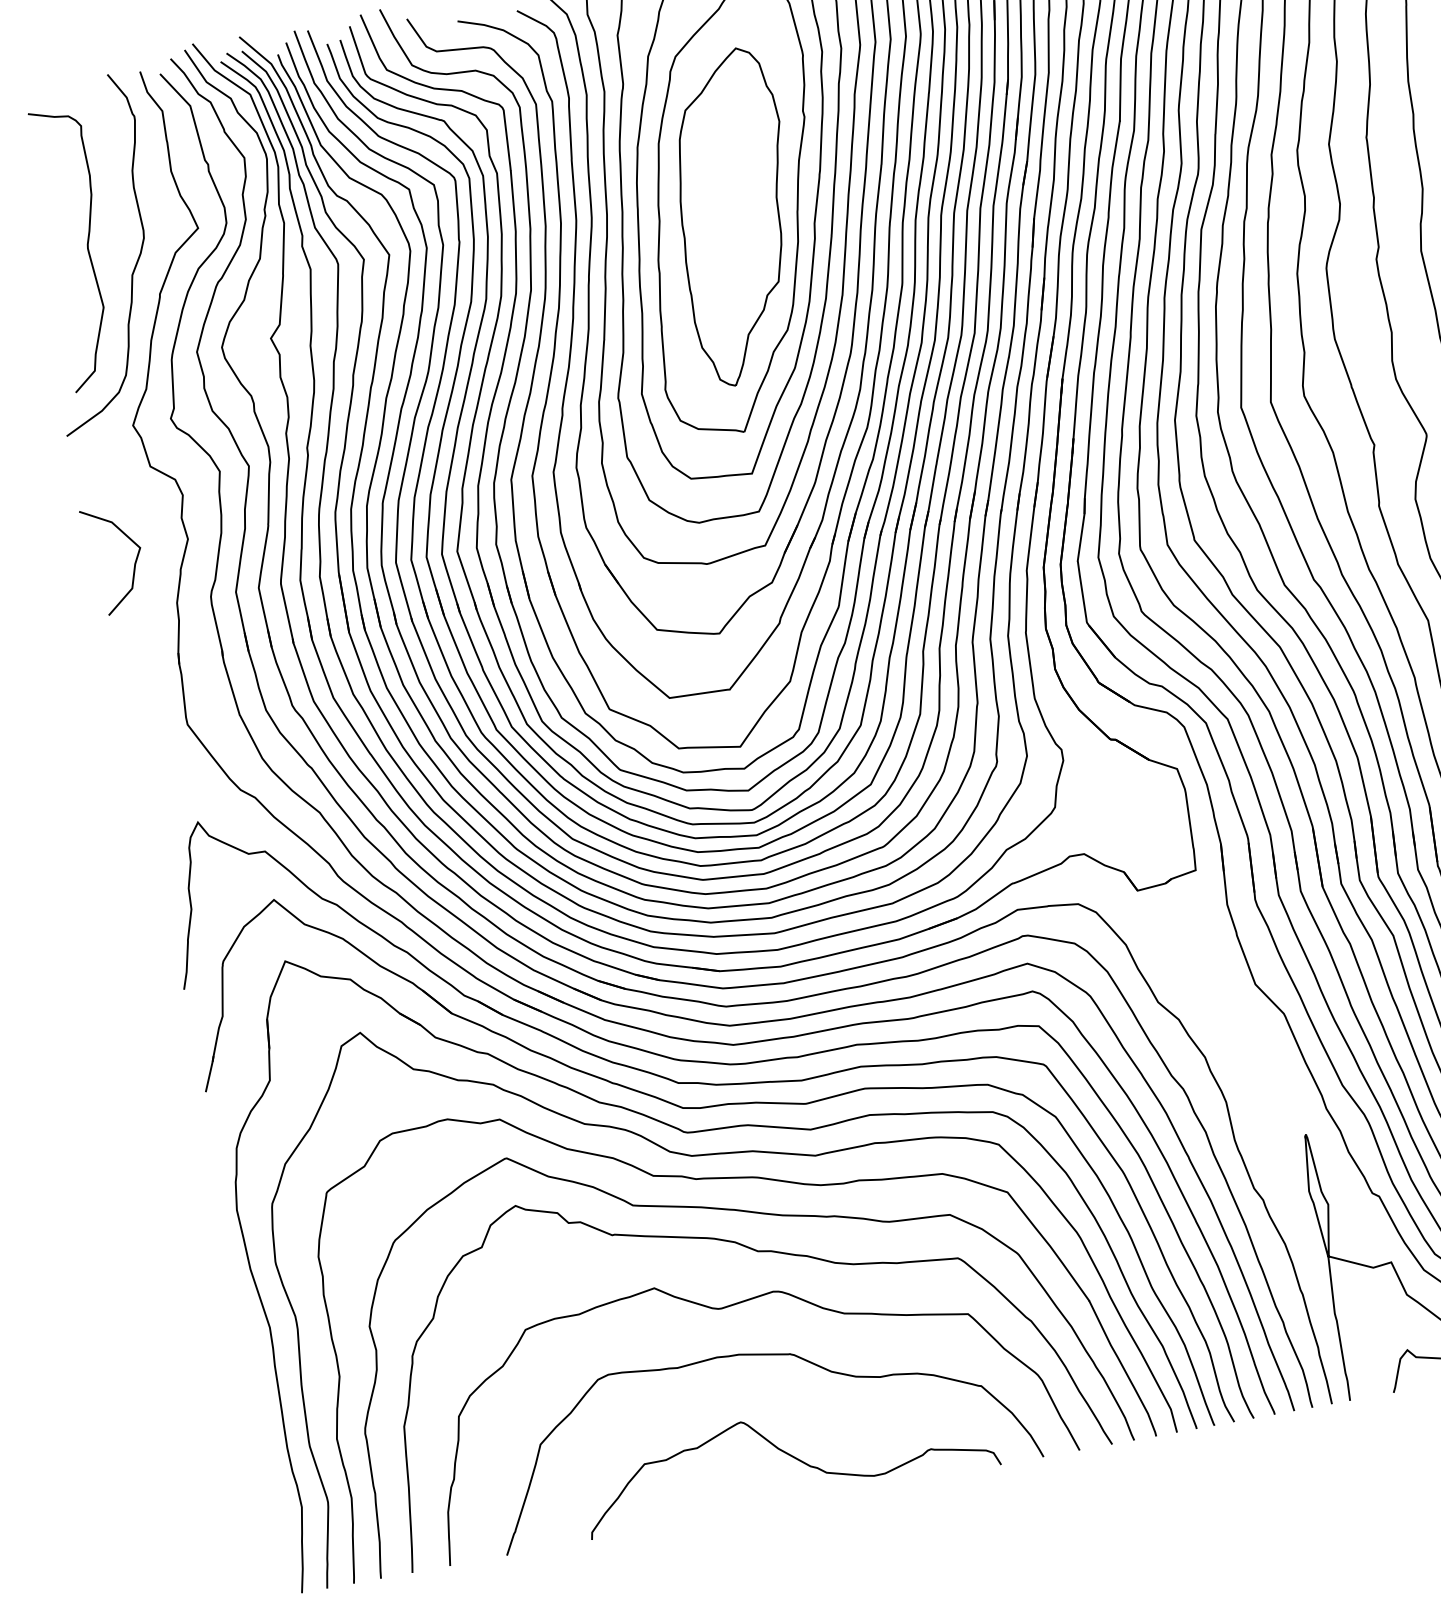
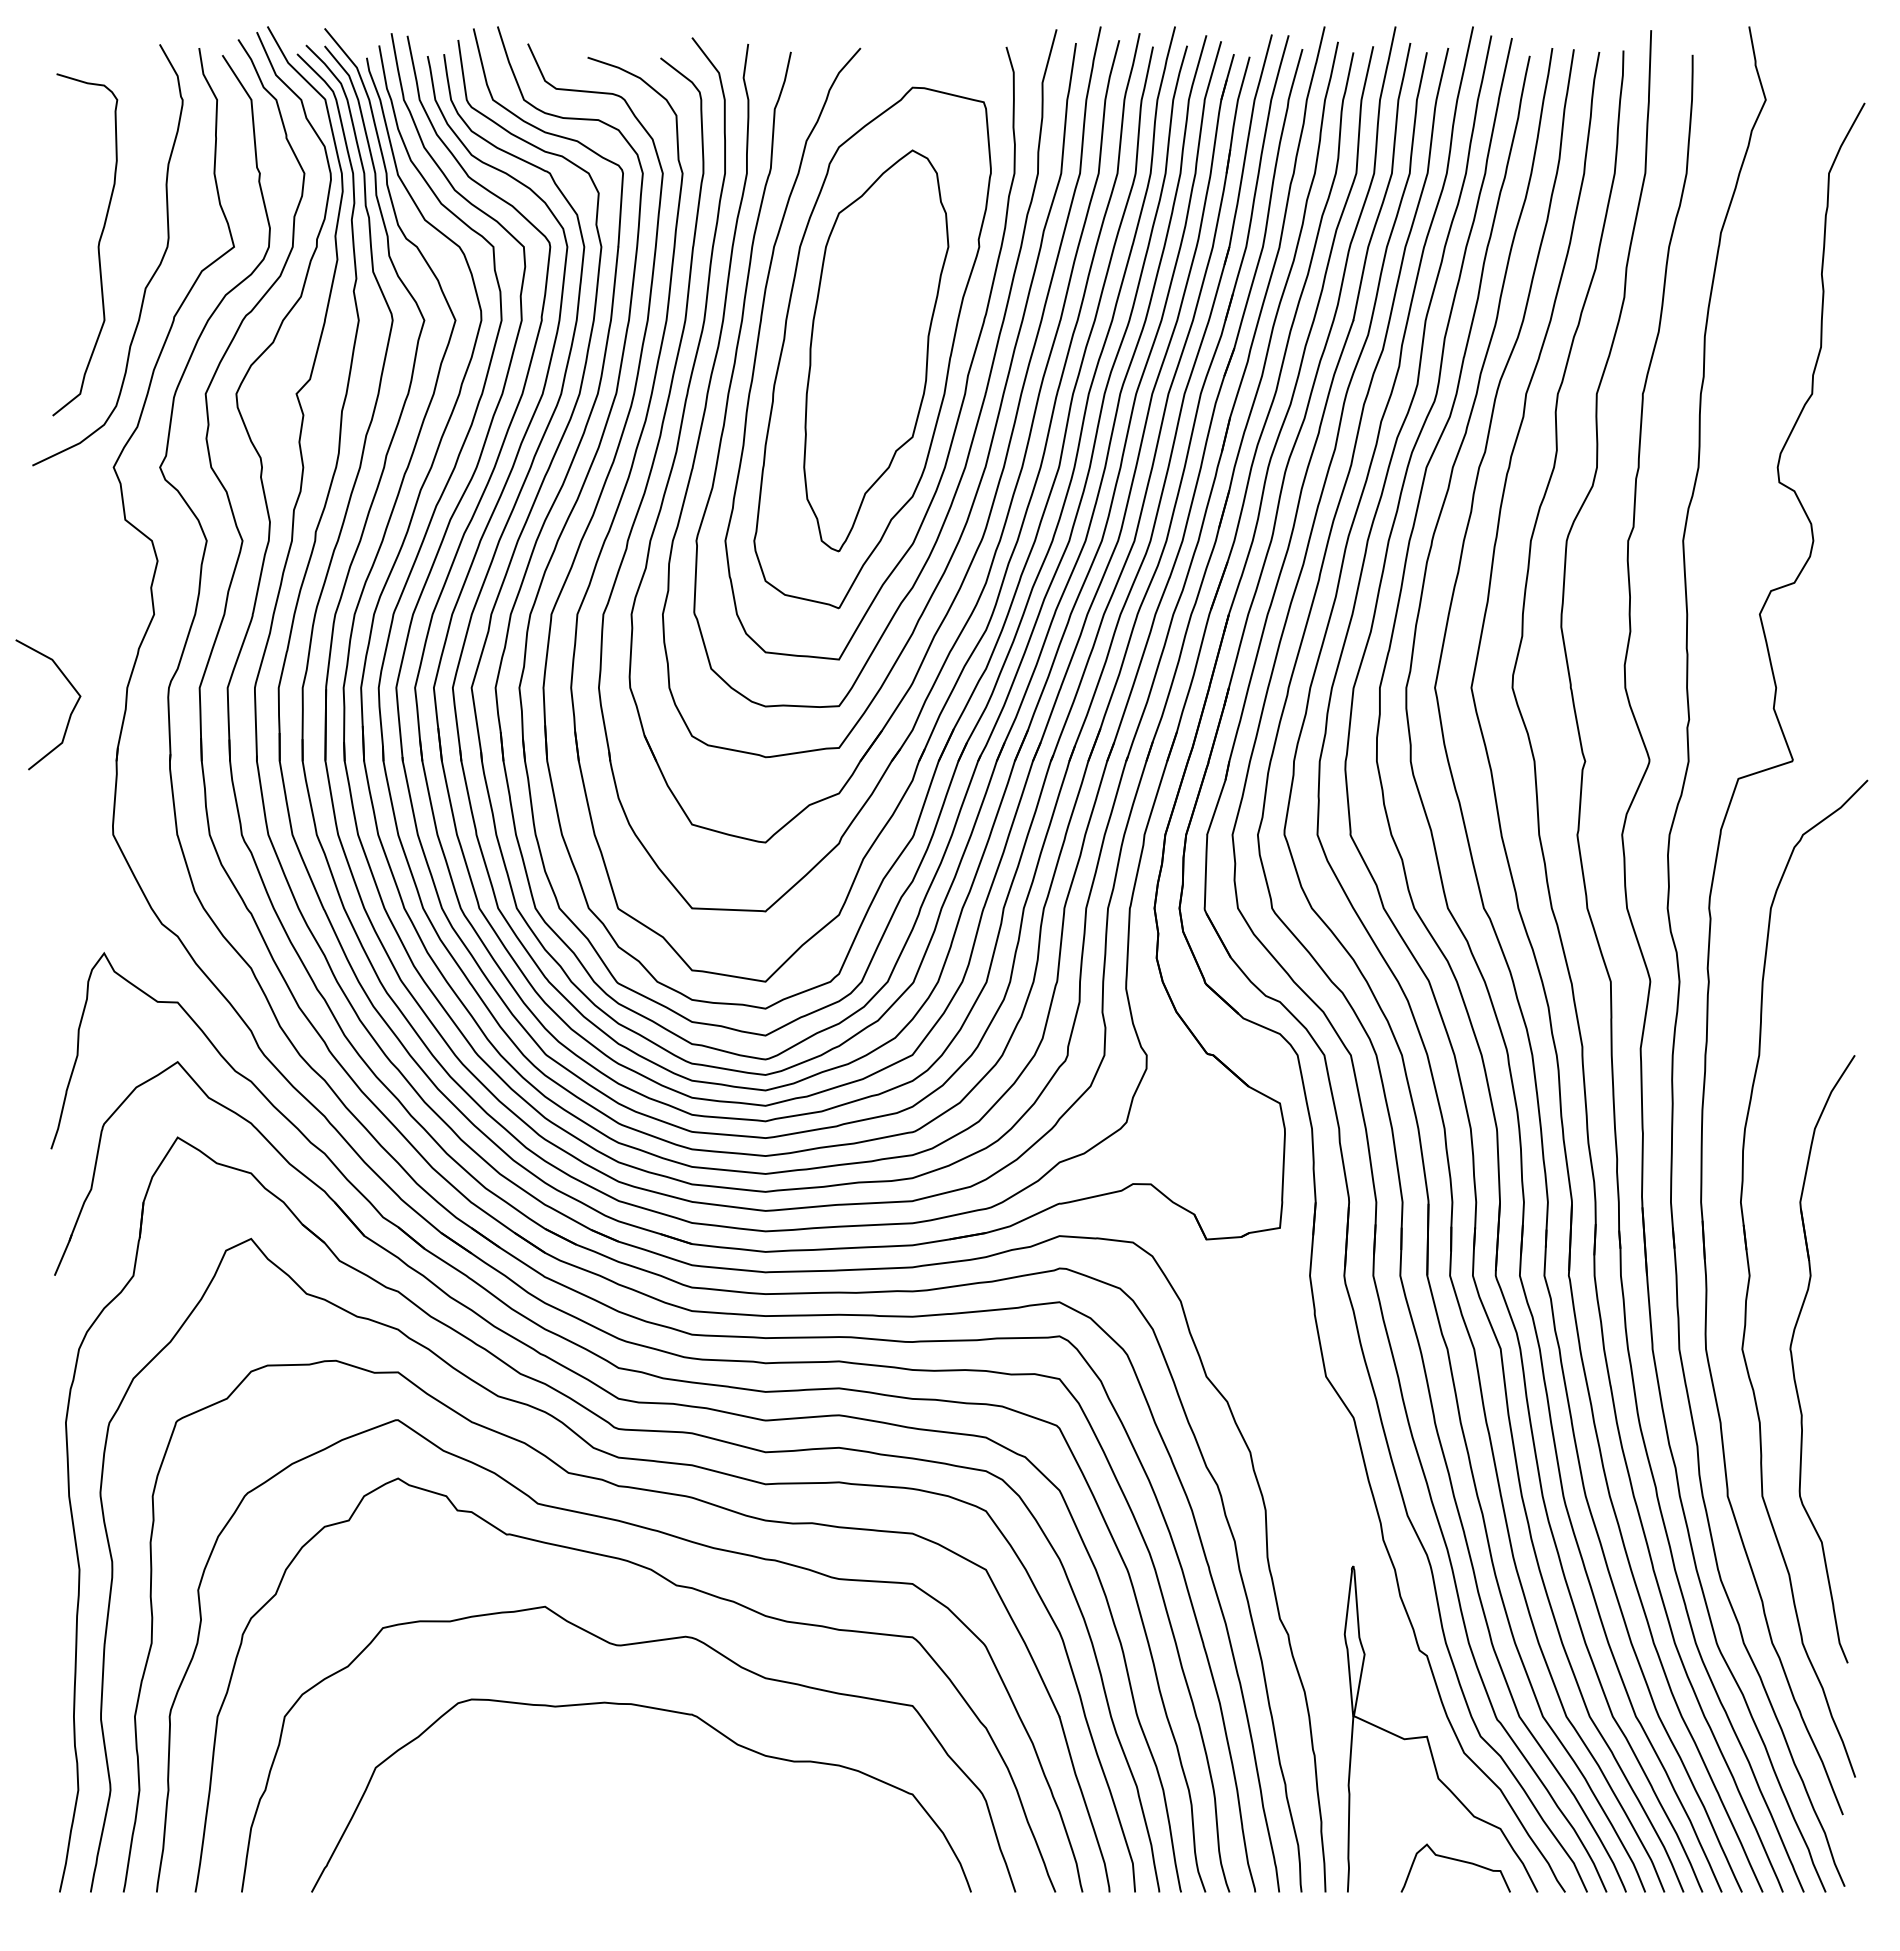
curve: (134, 565) -> (69, 715), moved
curve: (789, 1455) -> (669, 1835), removed

